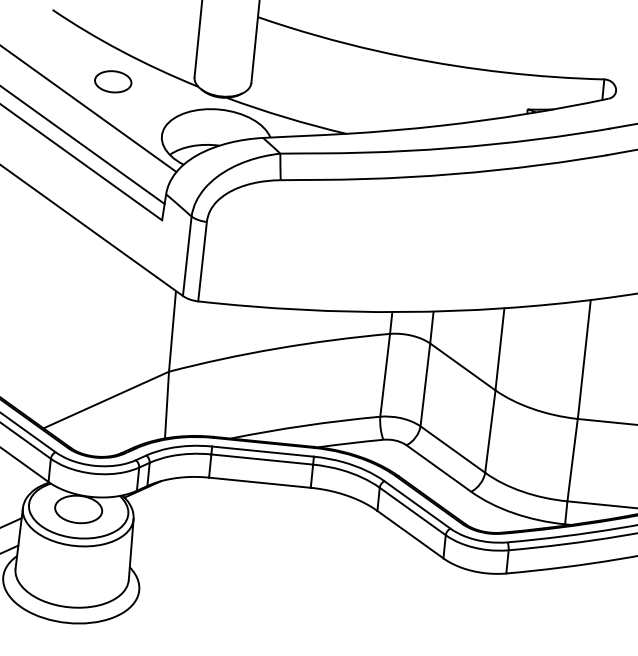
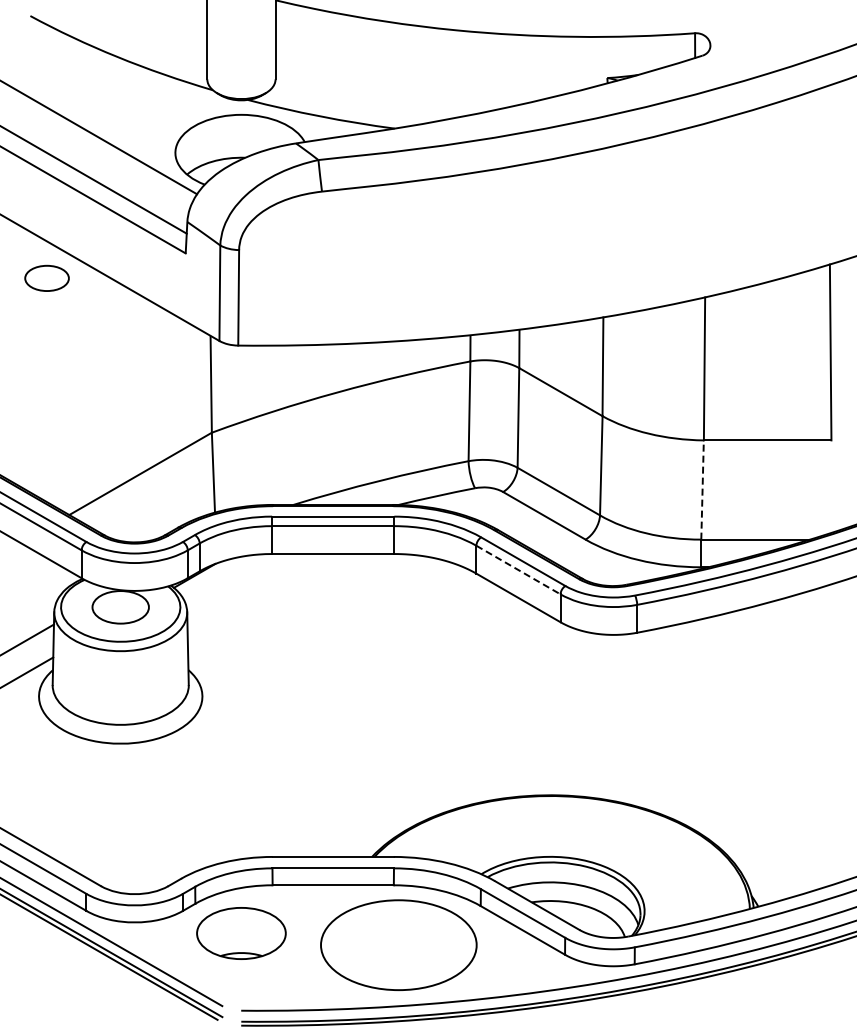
part: (112, 81) -> (46, 277), moved
line: (572, 460) -> (702, 490), solid -> dashed
line: (412, 511) -> (518, 570), solid -> dashed

